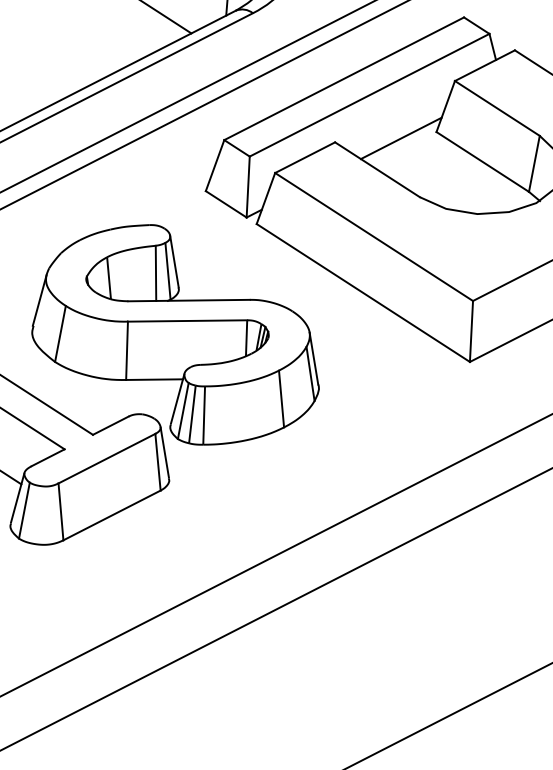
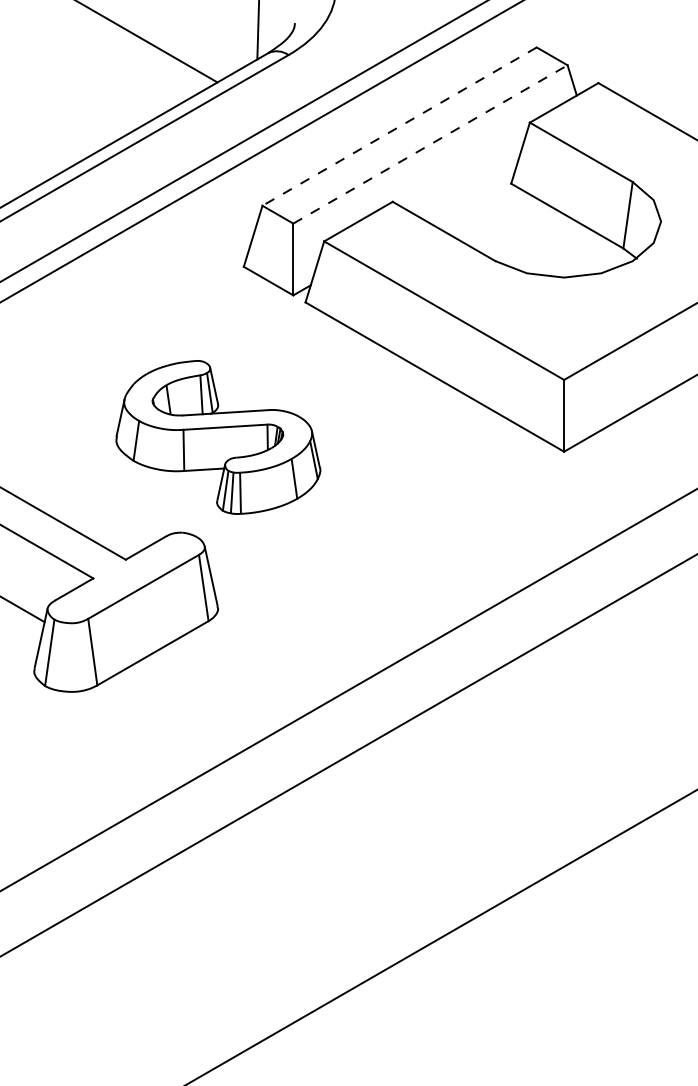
line: (344, 78) -> (399, 126), solid -> dashed
line: (369, 95) -> (430, 144), solid -> dashed
line: (401, 137) -> (470, 192), removed
part: (176, 335) -> (218, 437), size x0.6

